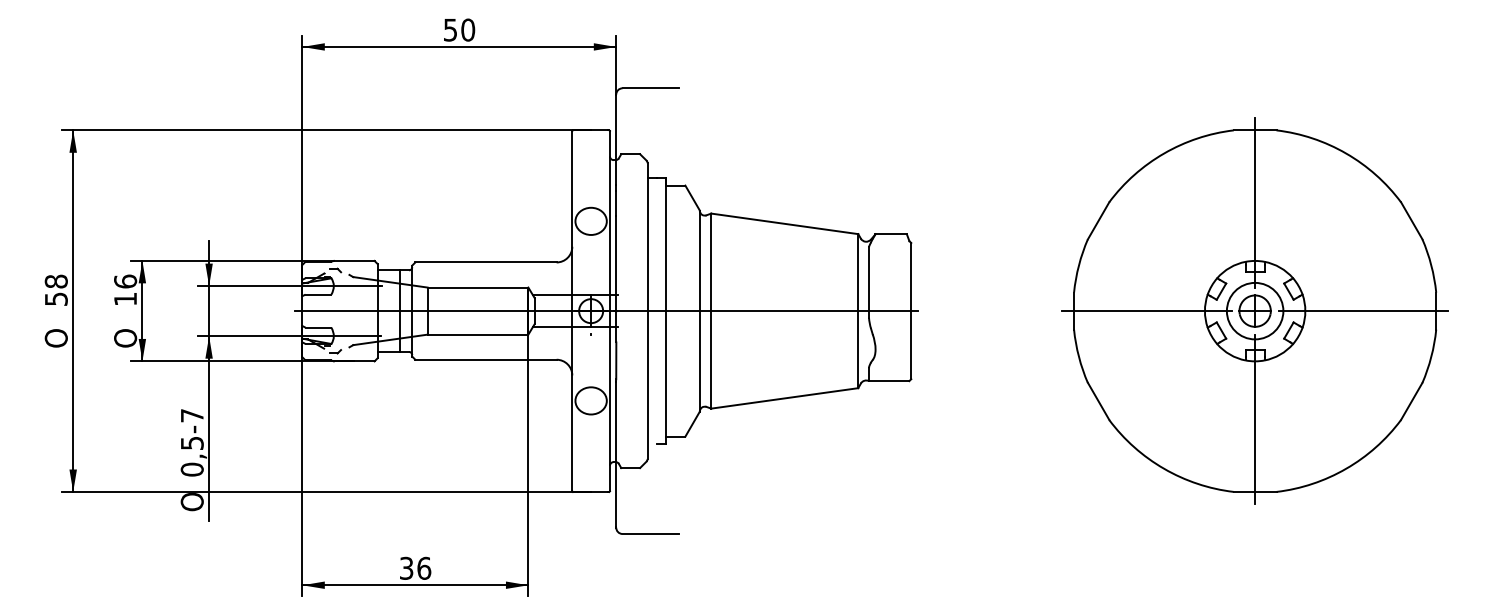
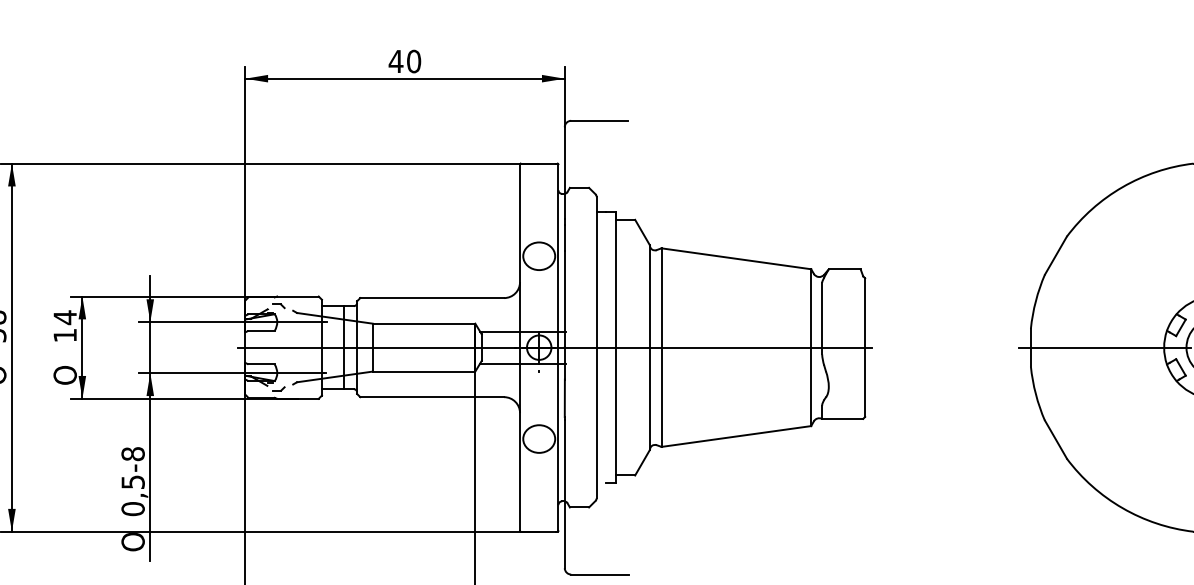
text: (450, 30) -> (396, 61), 50 -> 40
text: (125, 281) -> (65, 317), 16 -> 14
text: (191, 415) -> (132, 453), 0,5-7 -> 0,5-8

